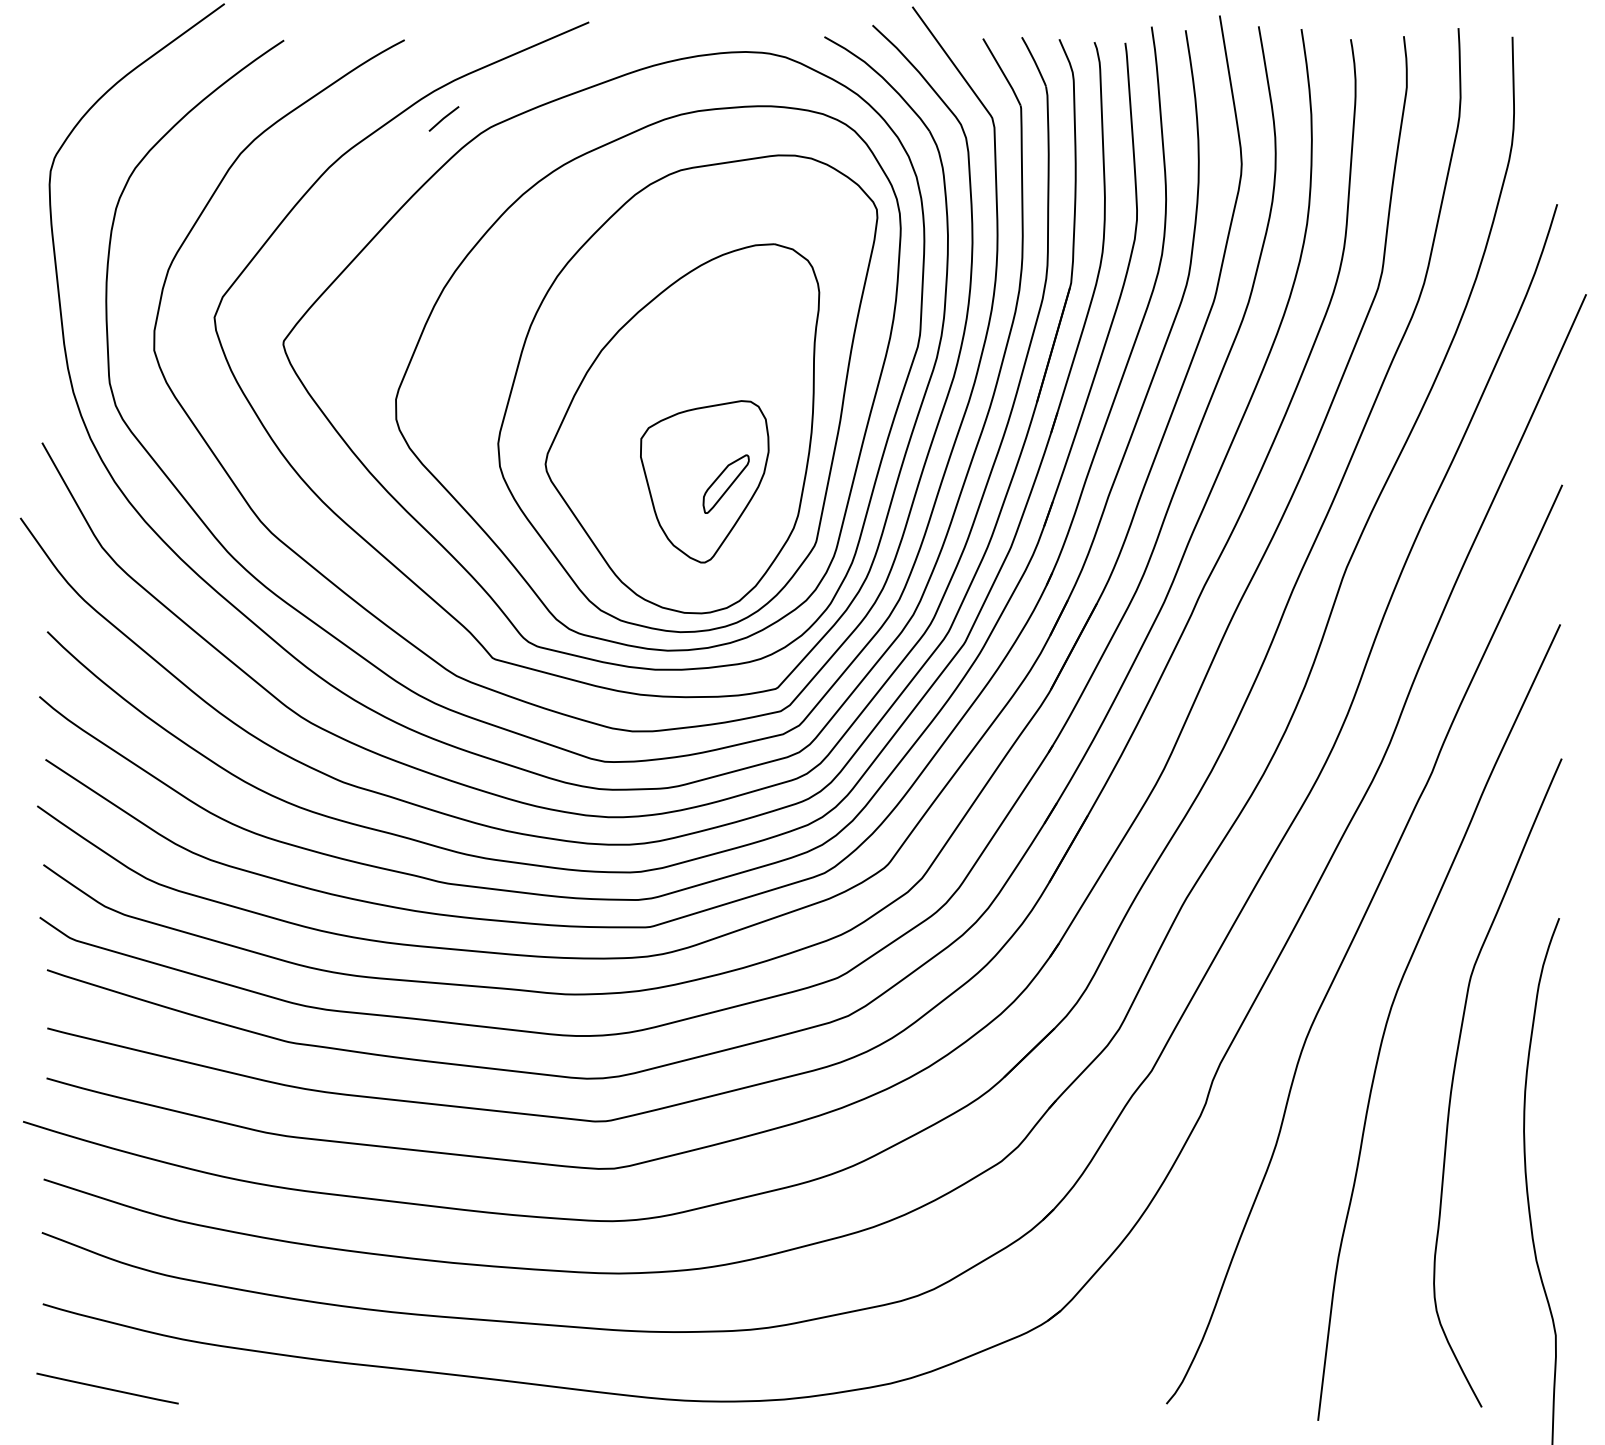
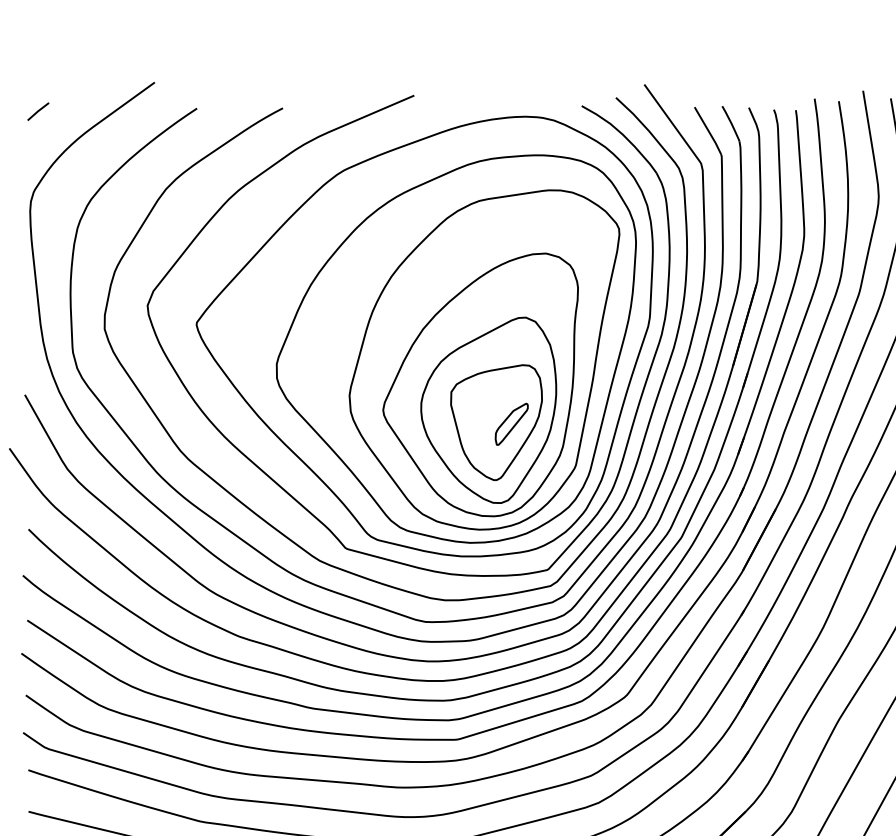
line: (443, 118) -> (37, 111), moved
part: (693, 464) -> (488, 410), added

